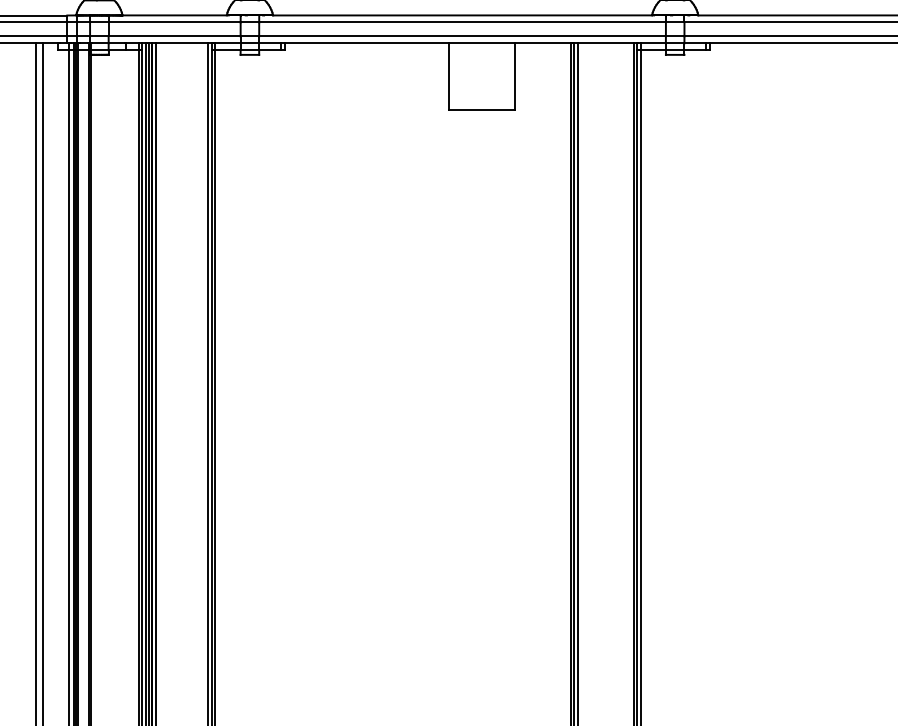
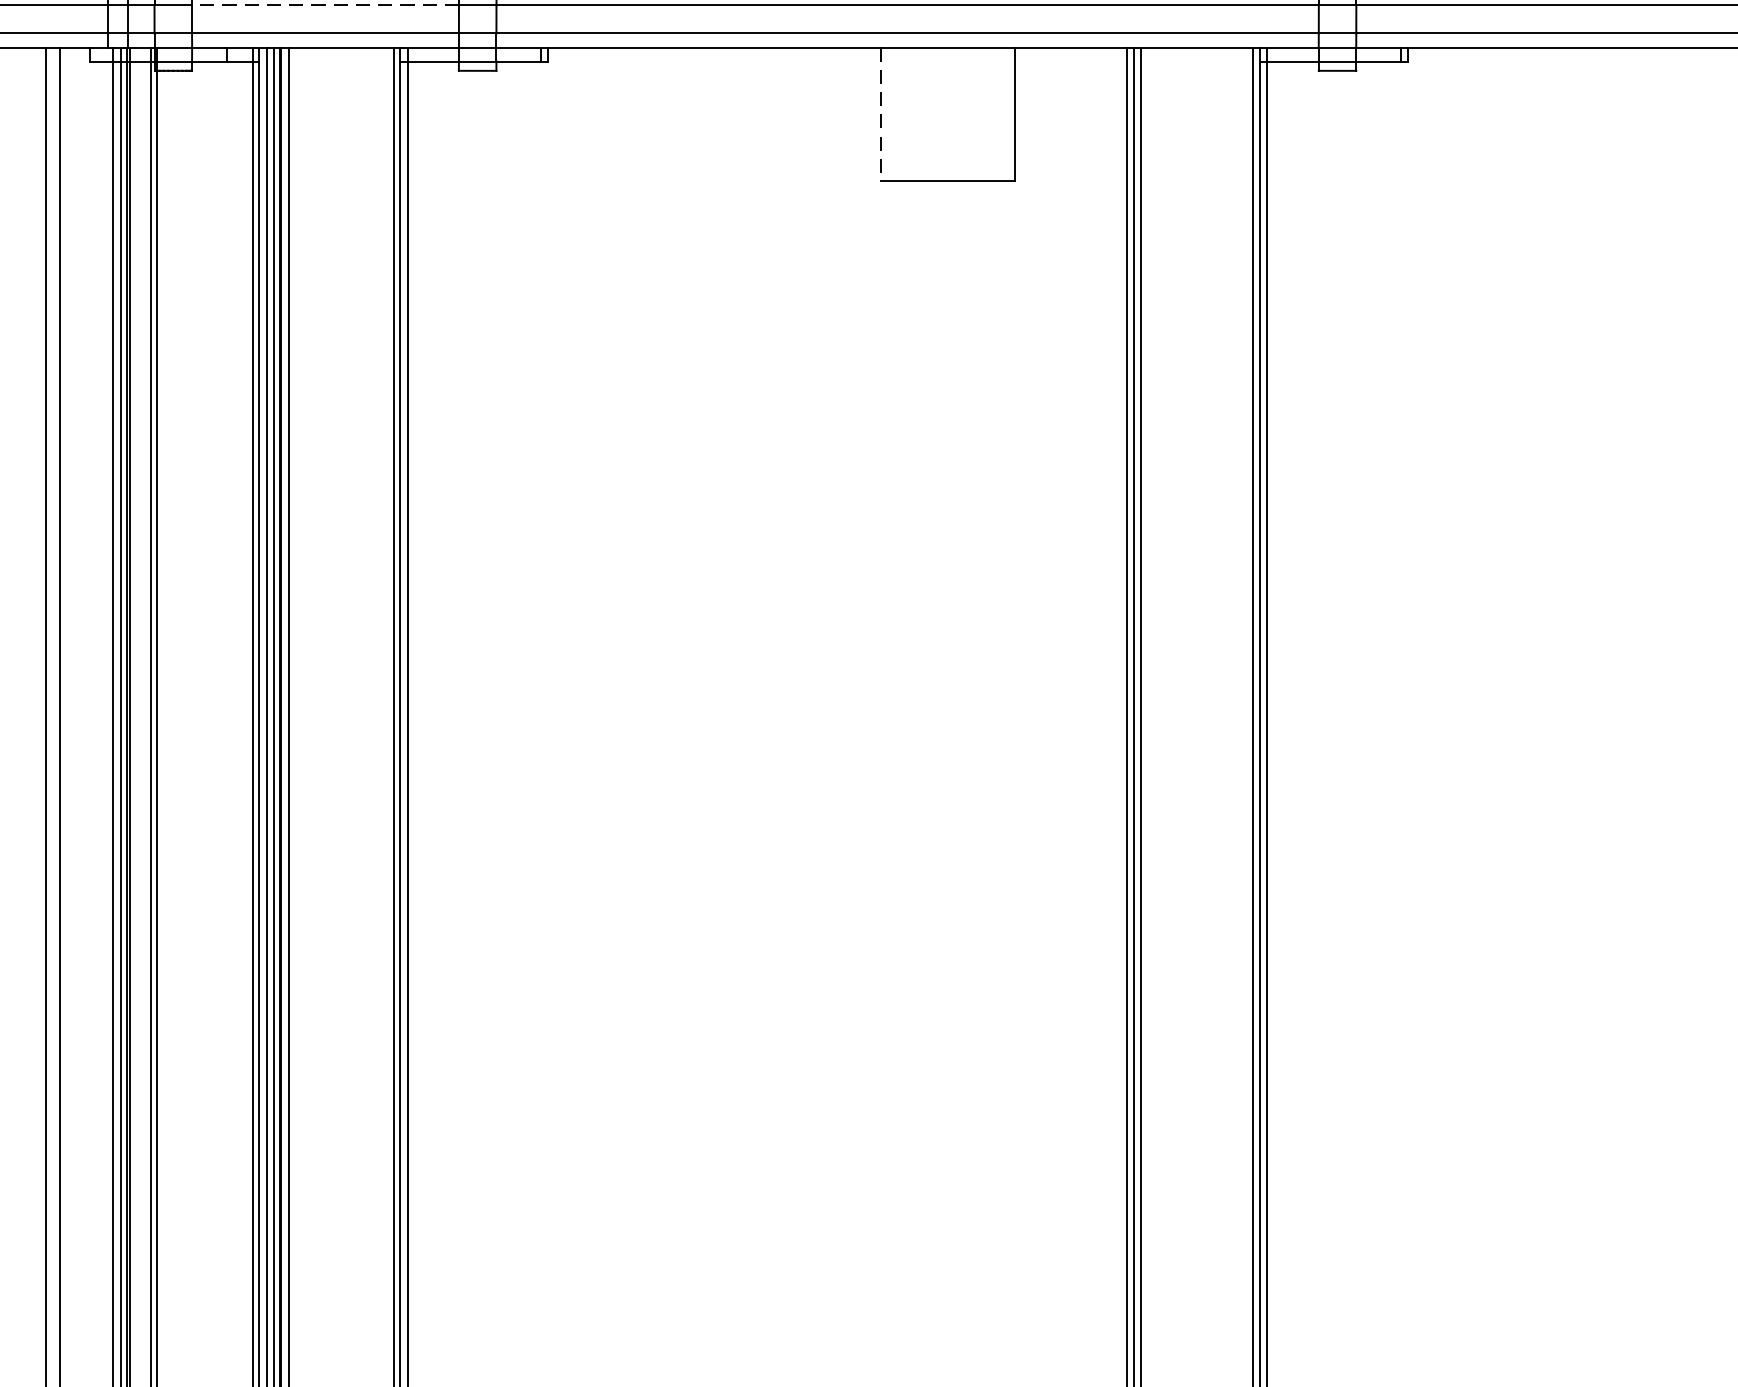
line: (174, 22) -> (325, 5), solid -> dashed
line: (449, 76) -> (881, 114), solid -> dashed

